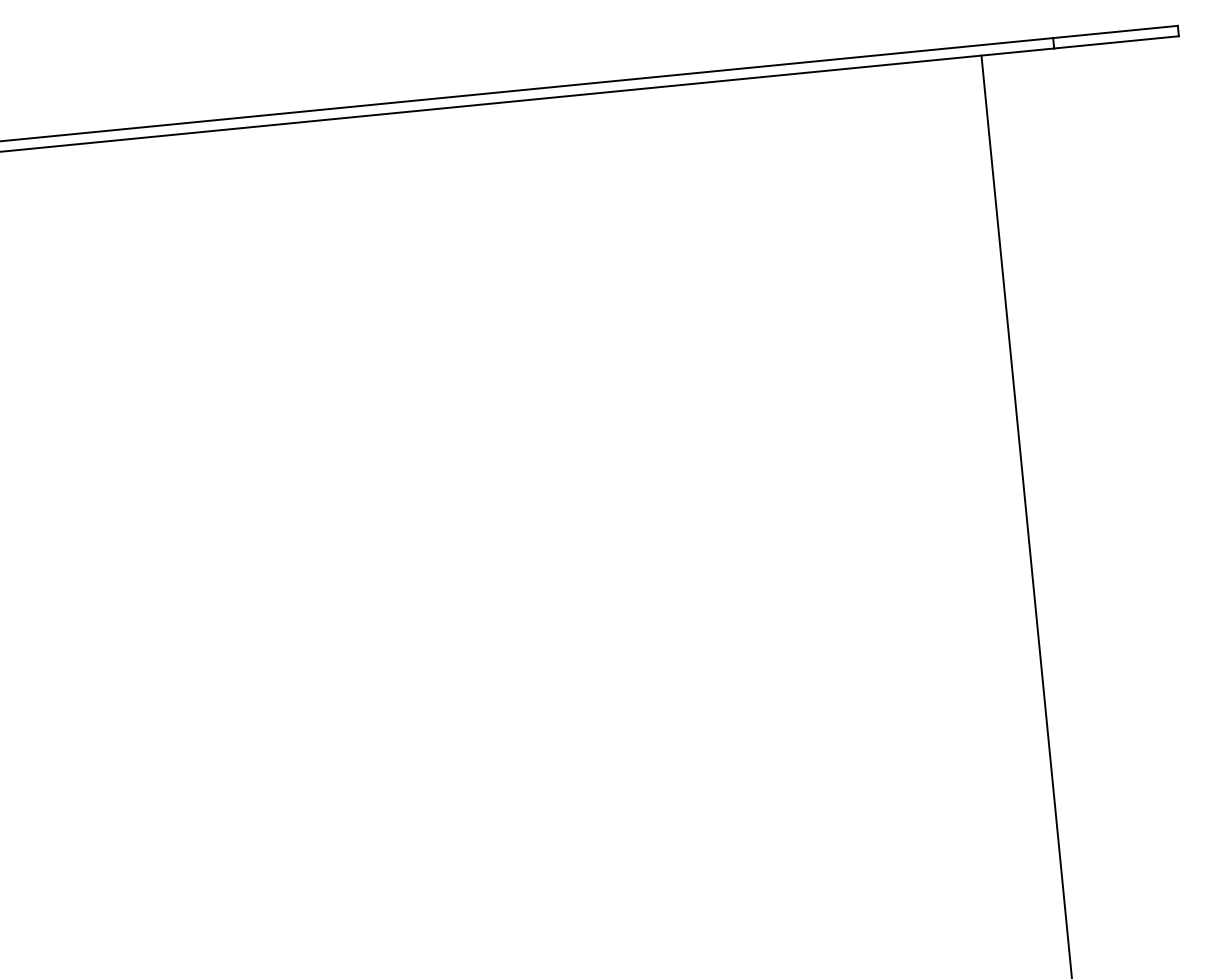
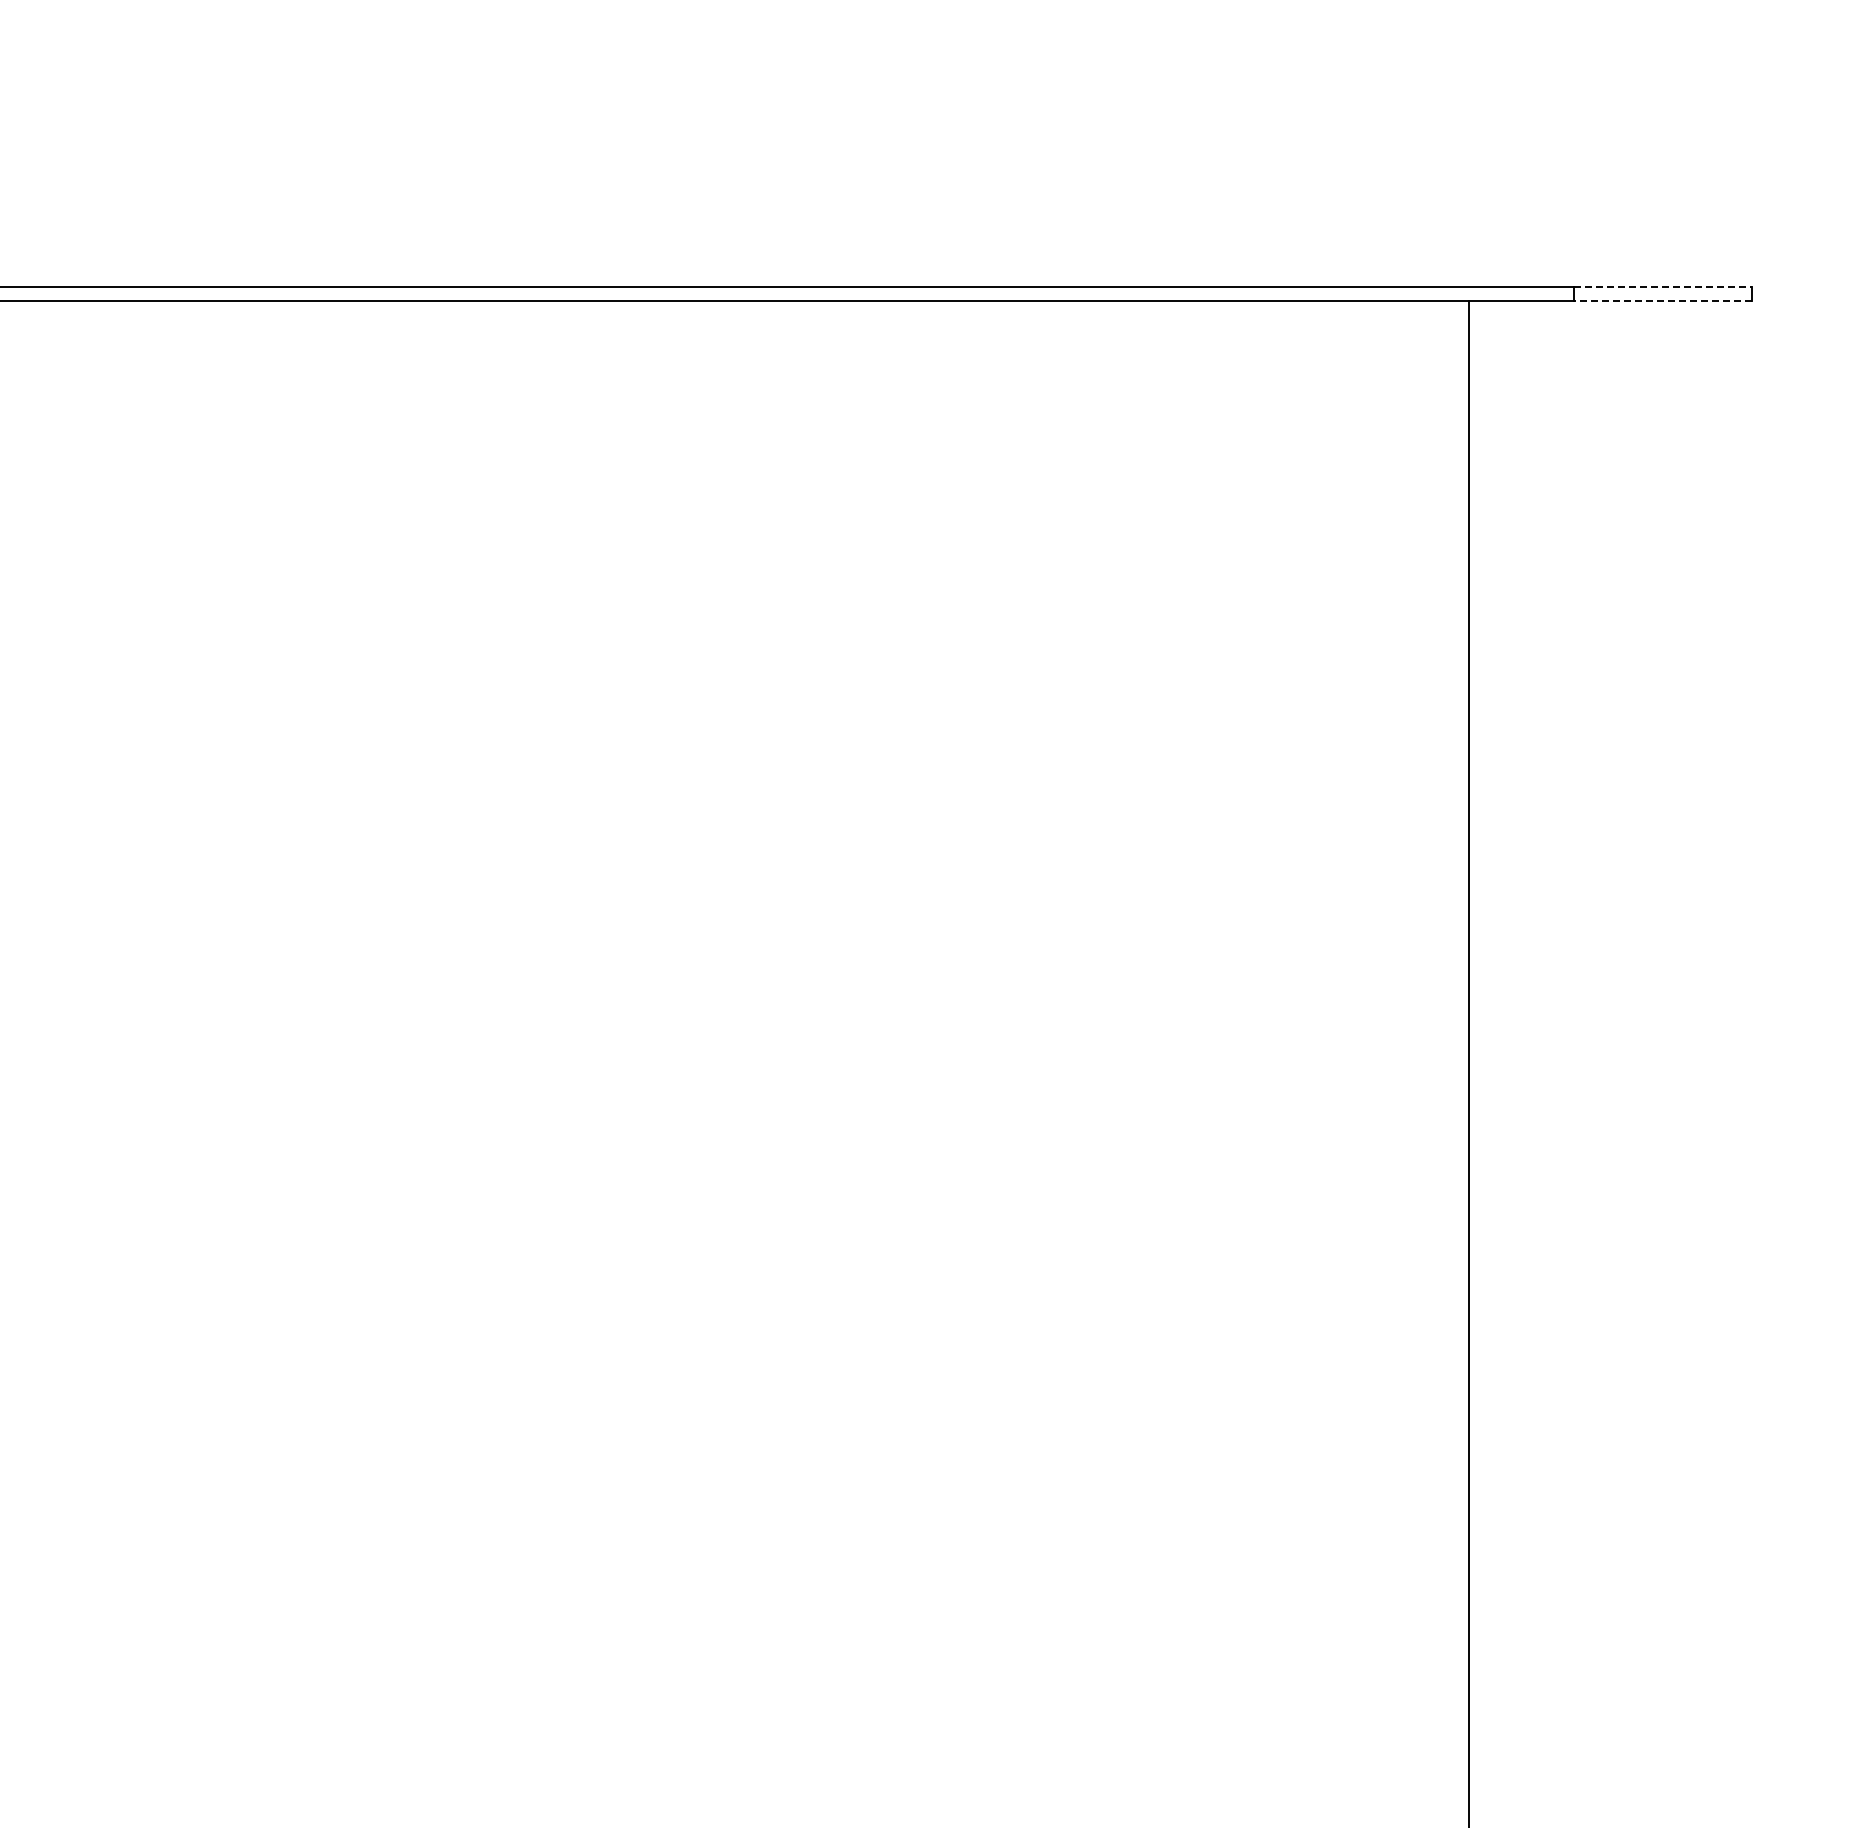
line: (1115, 31) -> (1663, 286), solid -> dashed
line: (1116, 42) -> (1662, 301), solid -> dashed

